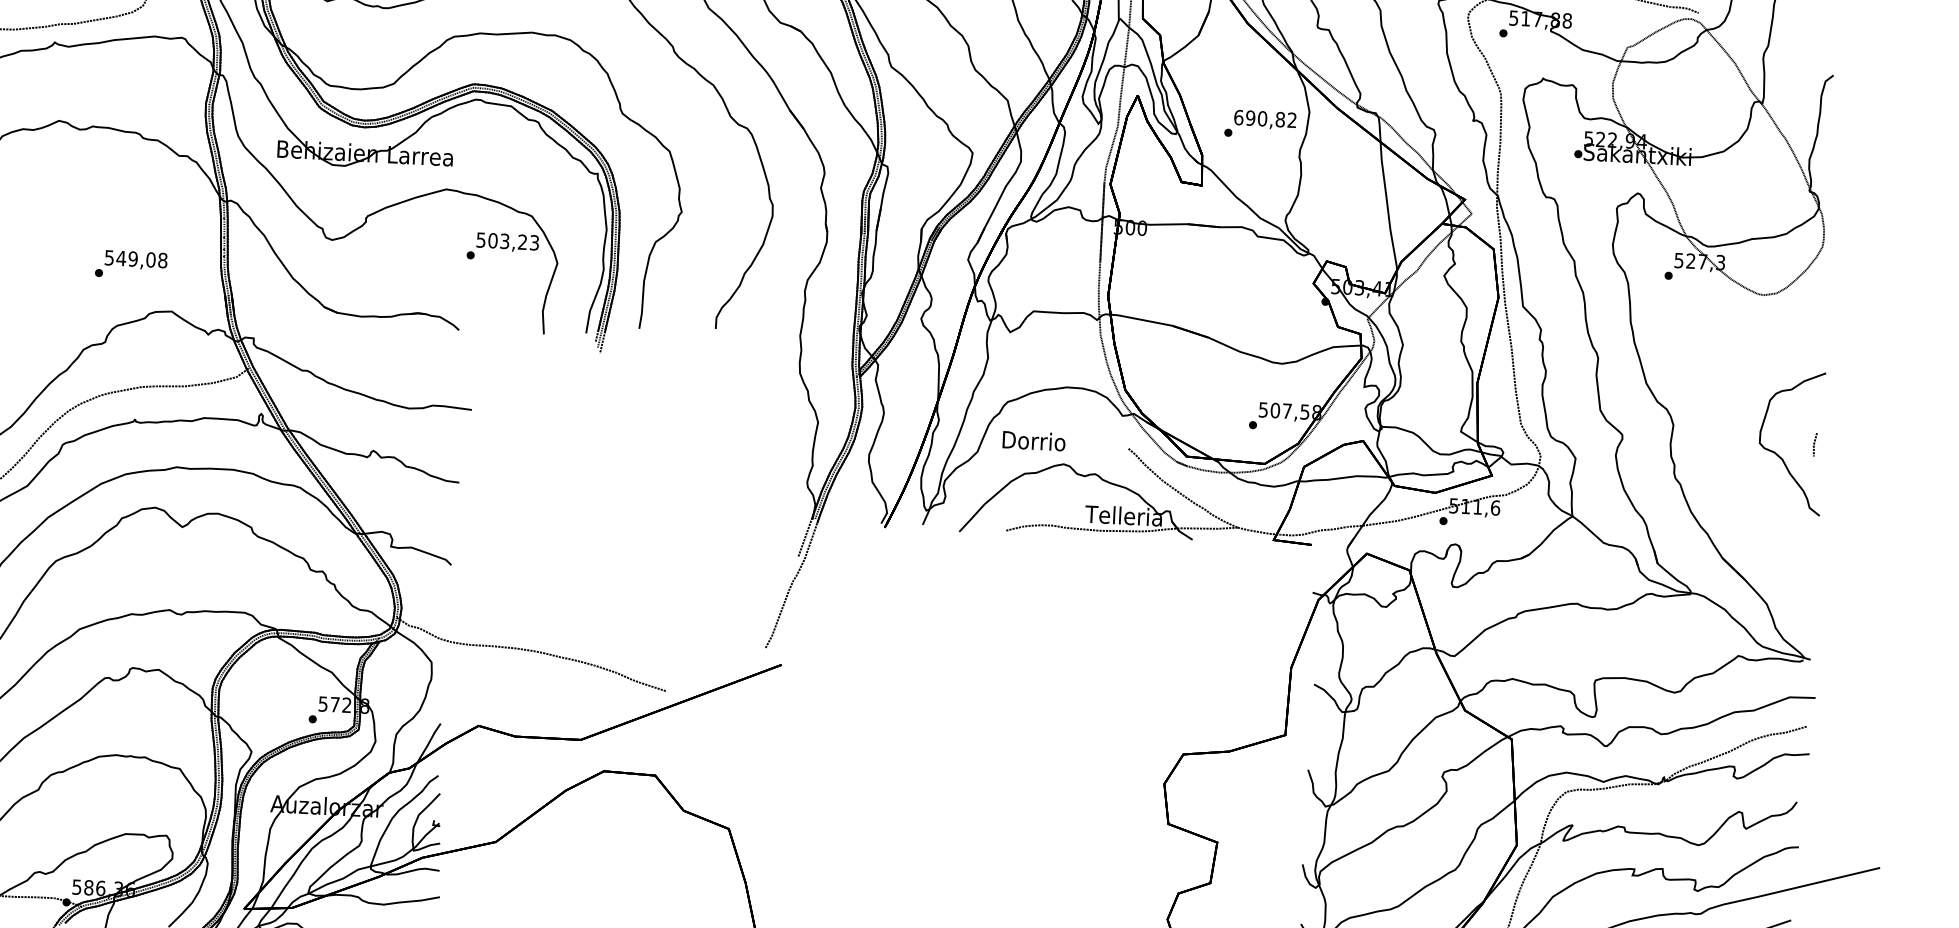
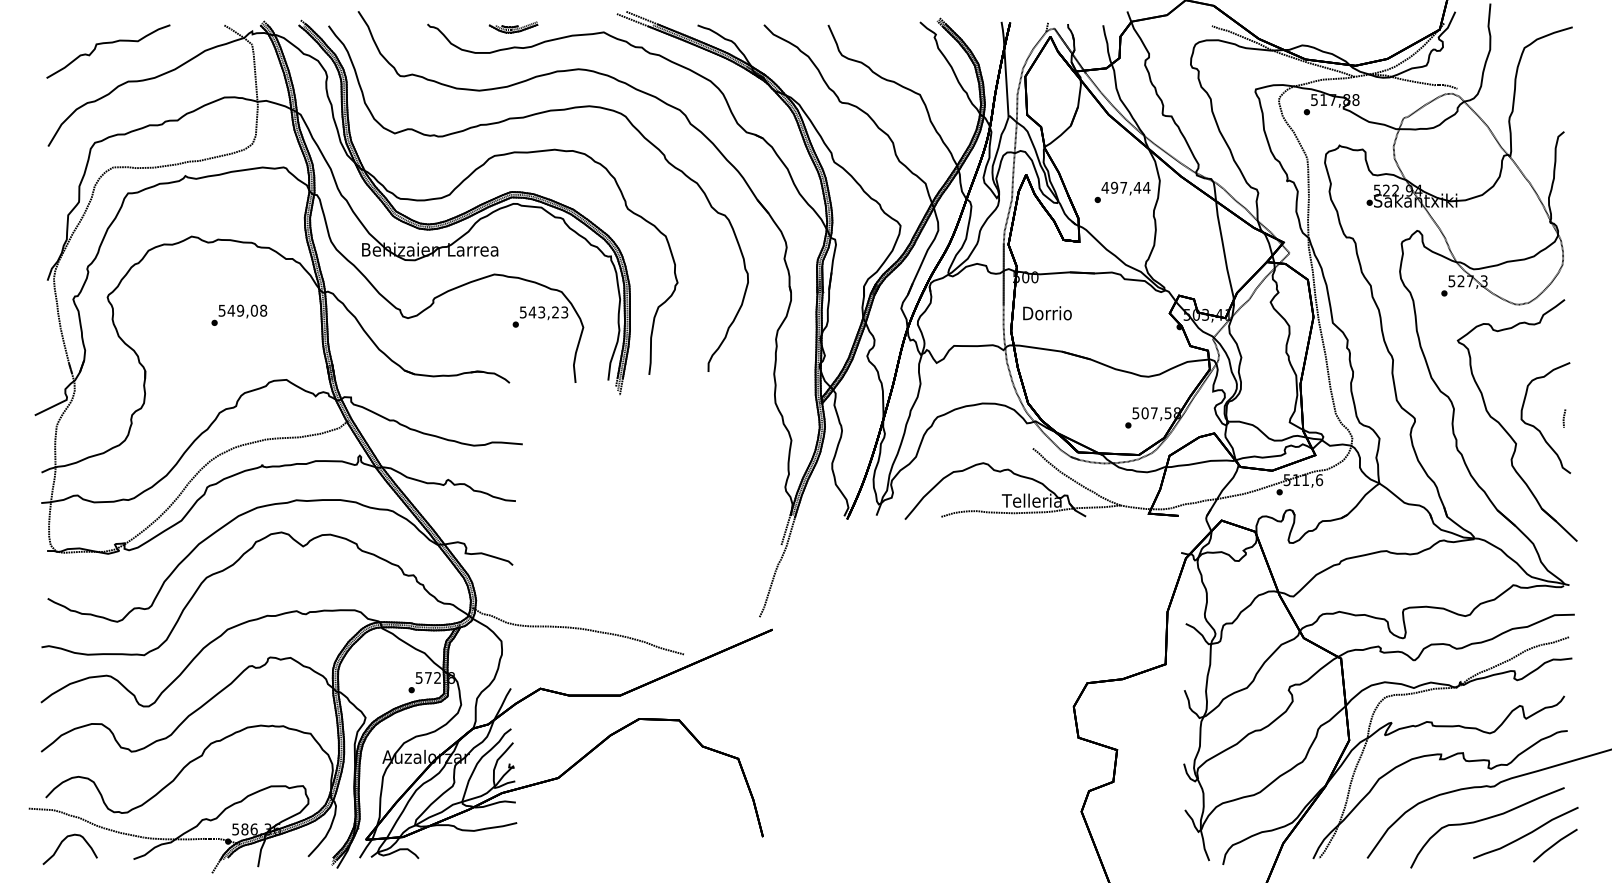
text: (1264, 118) -> (1125, 187), 690,82 -> 497,44
text: (492, 240) -> (532, 312), 503,23 -> 543,23
text: (131, 263) -> (239, 314), moved
text: (1034, 441) -> (1047, 313), moved
part: (1737, 452) -> (1504, 427), added

